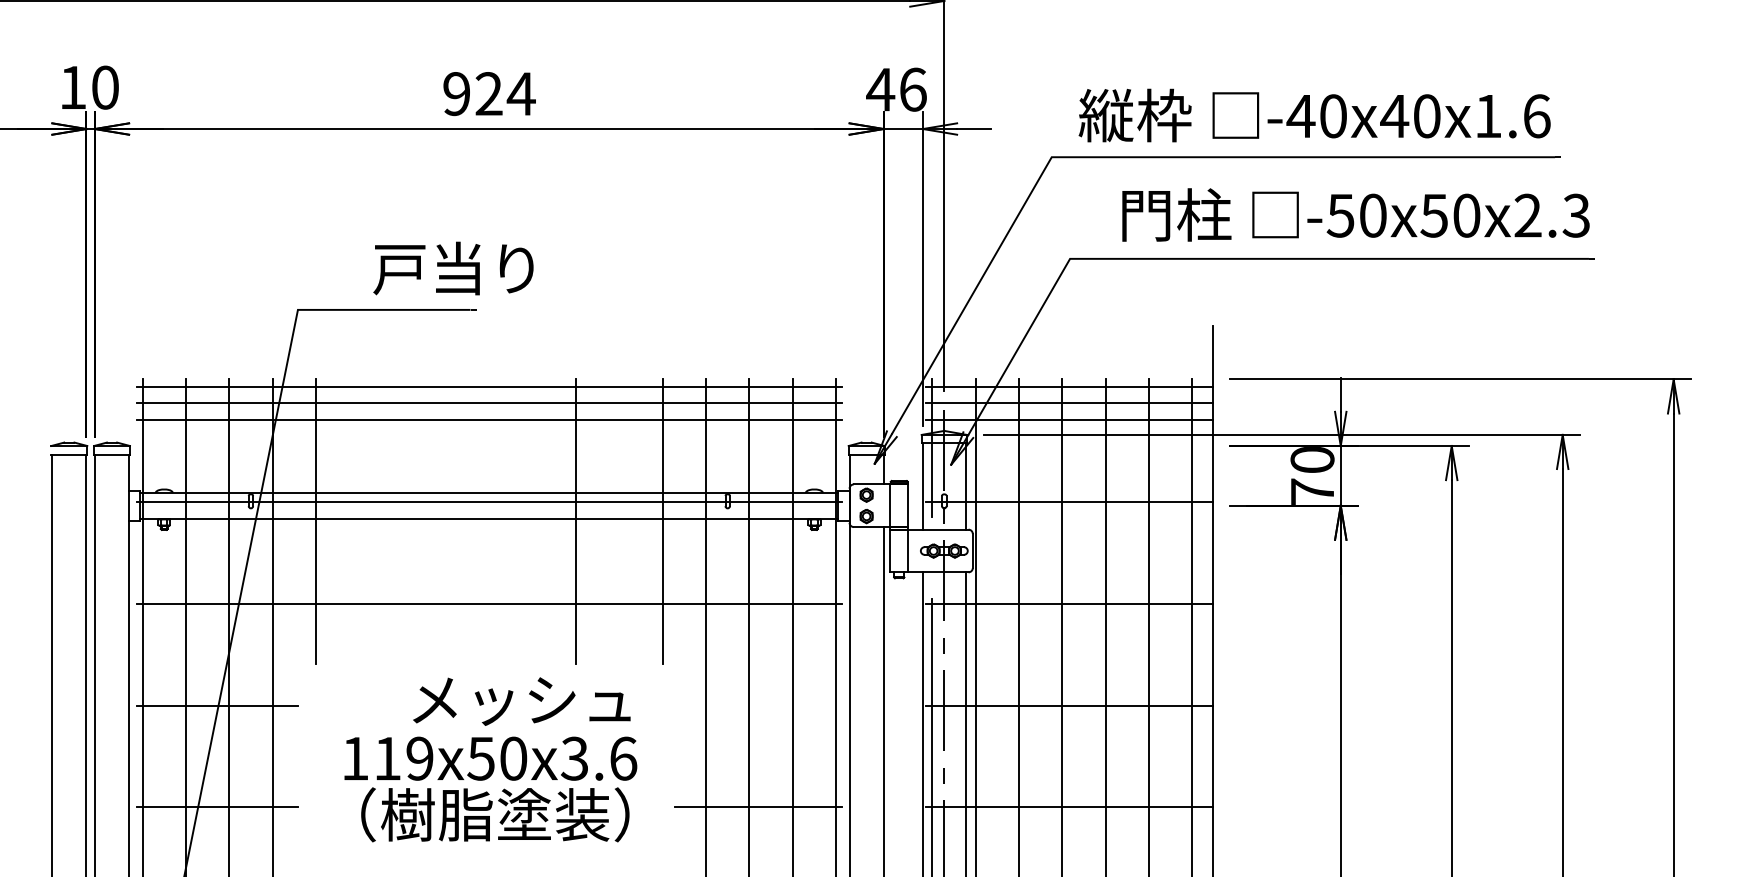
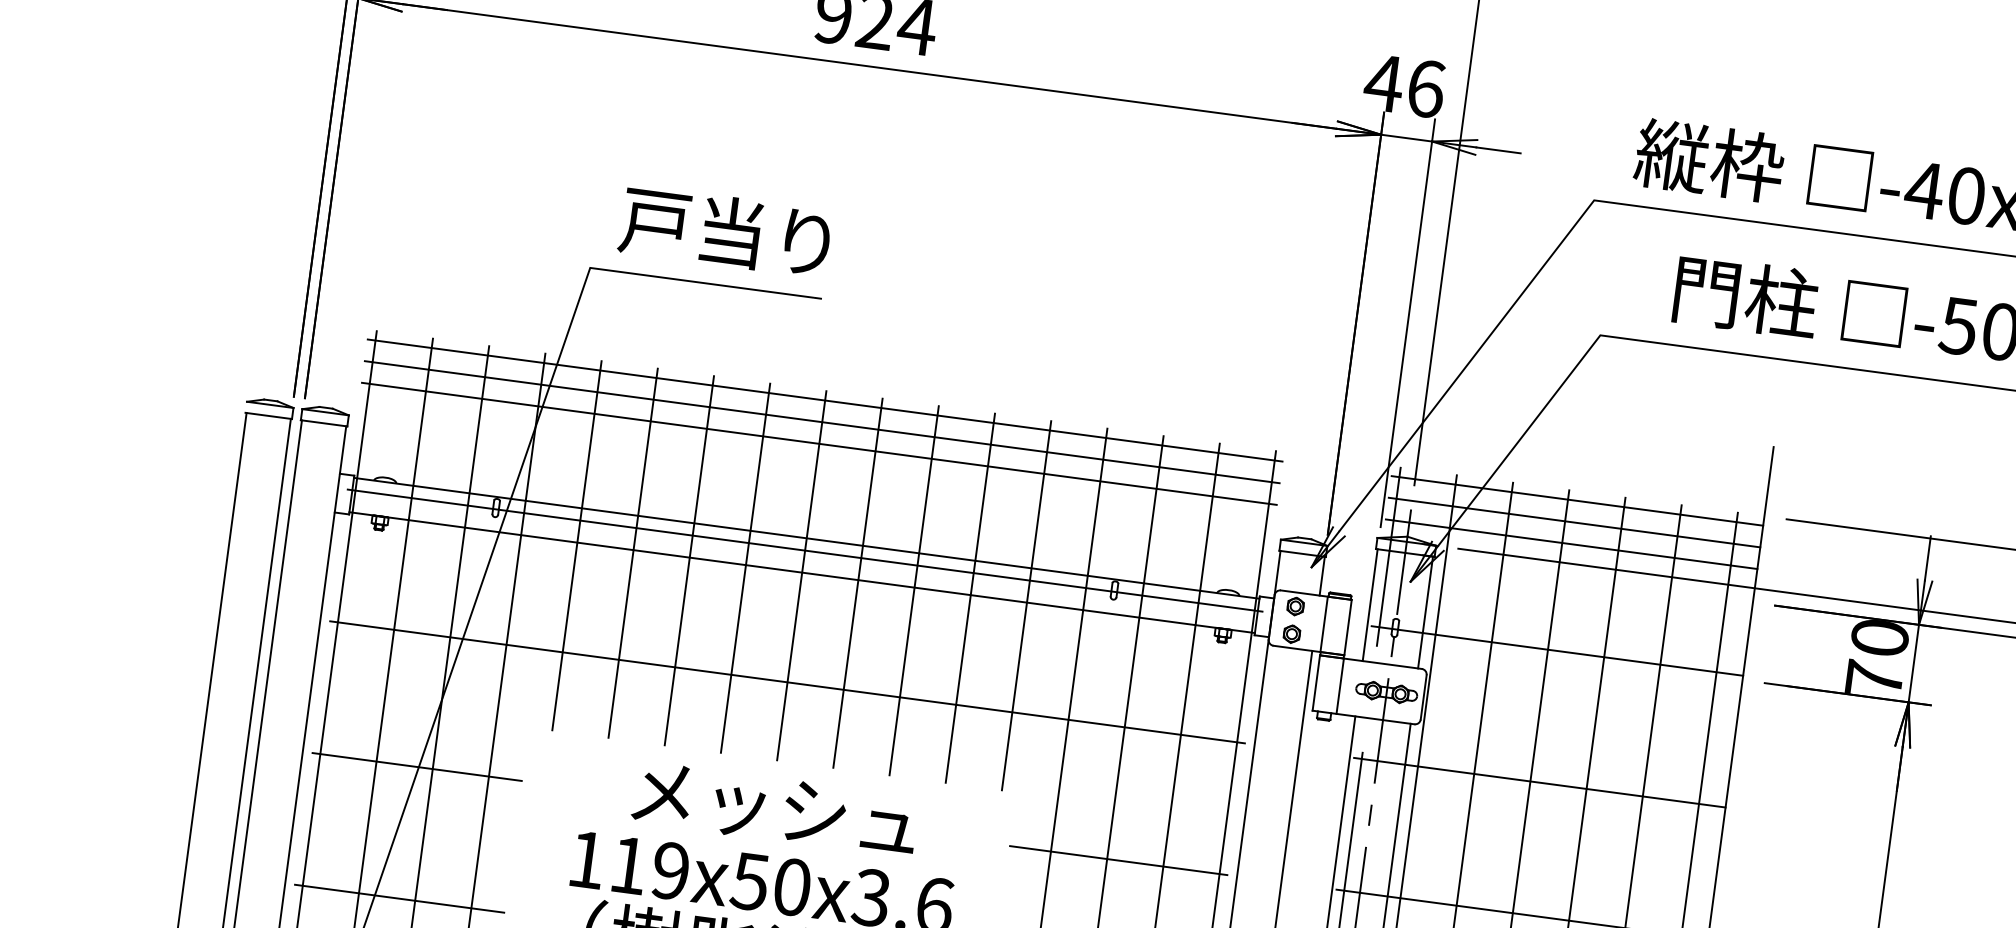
text: (453, 268) -> (725, 231), moved
line: (359, 521) -> (633, 552), added
line: (402, 521) -> (689, 560), added
line: (446, 521) -> (746, 568), added
line: (489, 521) -> (802, 575), added
line: (532, 521) -> (857, 582), added
line: (619, 521) -> (970, 597), added
text: (521, 701) -> (774, 809), moved
line: (758, 705) -> (1119, 860), added

